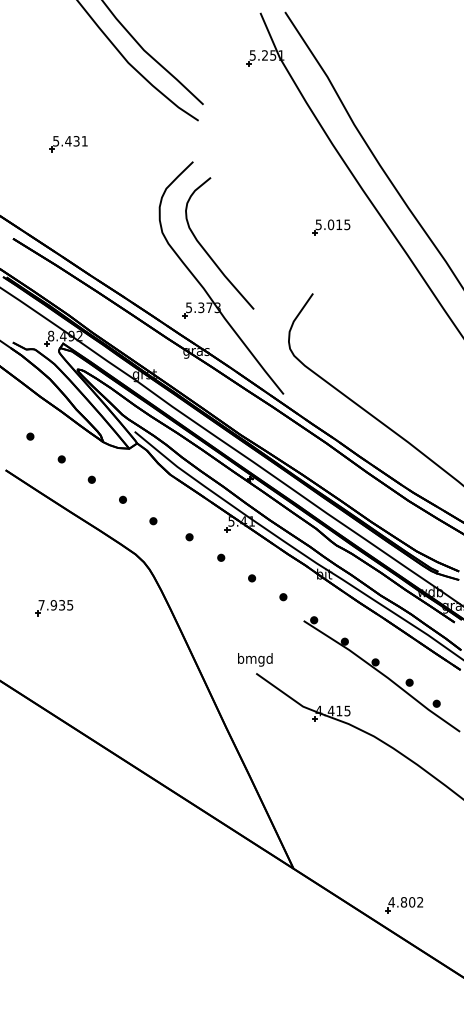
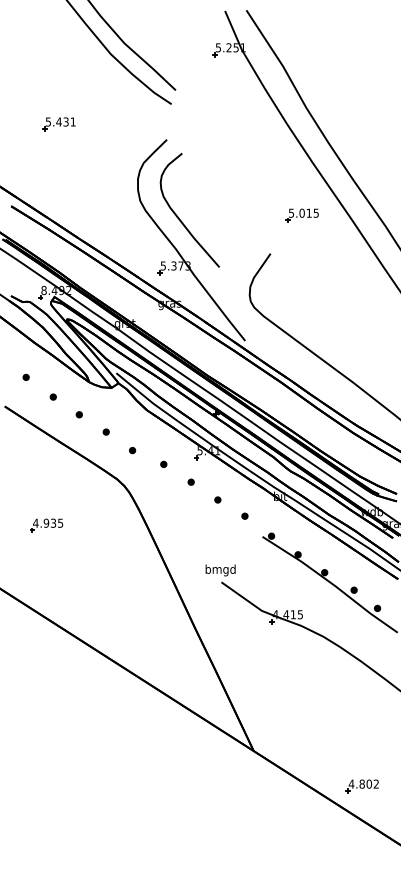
part: (330, 227) -> (301, 215), moved
text: (41, 604) -> (35, 522), 7.935 -> 4.935
part: (403, 905) -> (361, 786), moved

